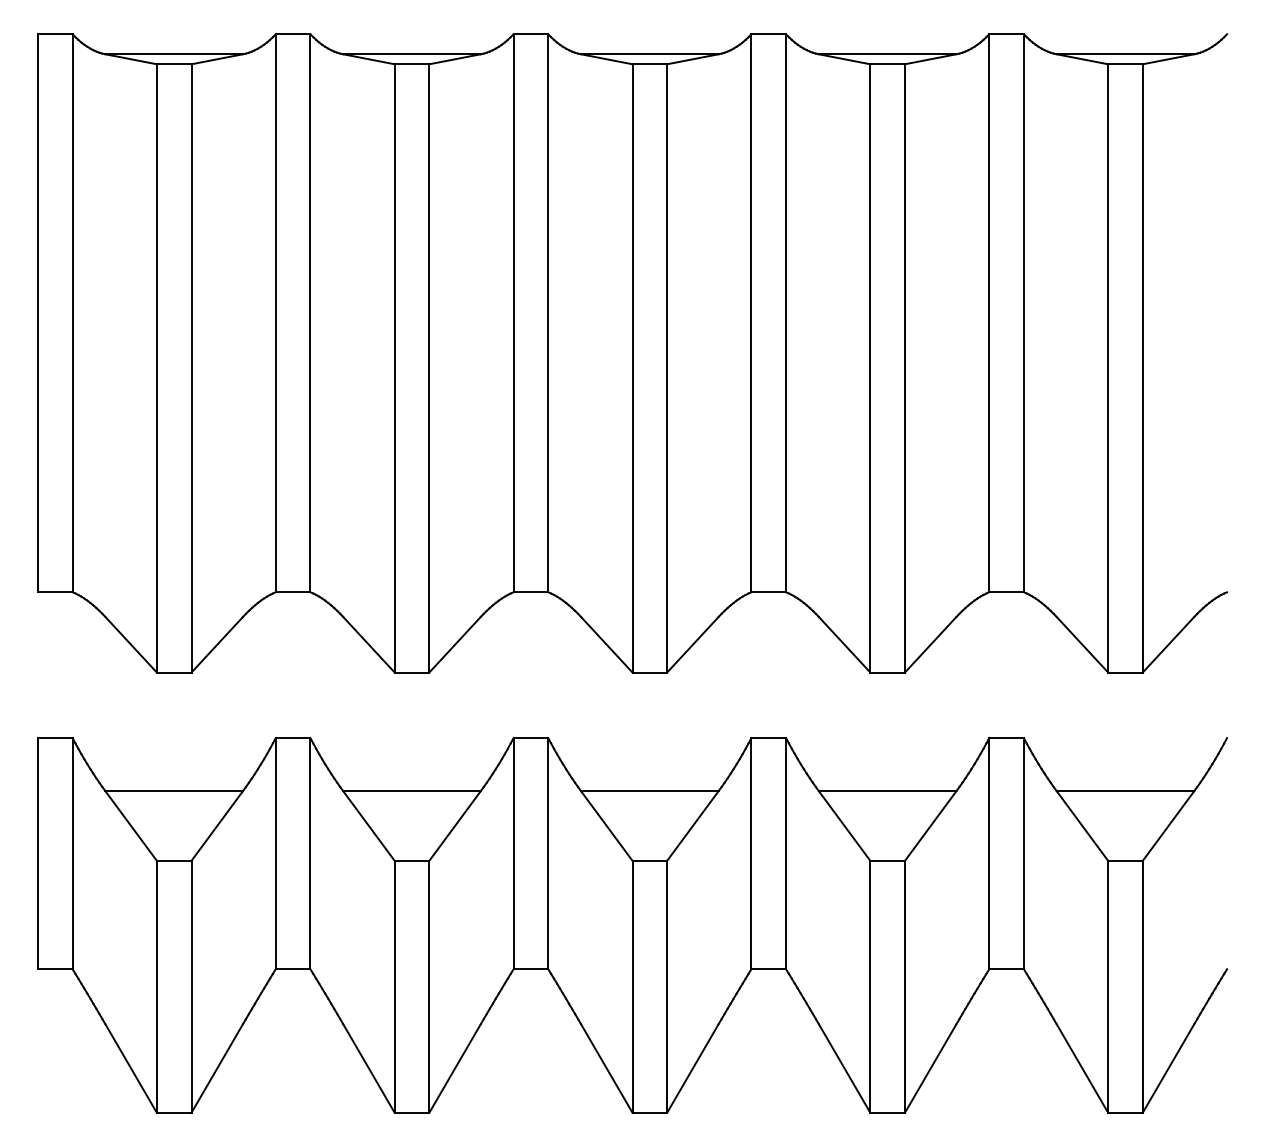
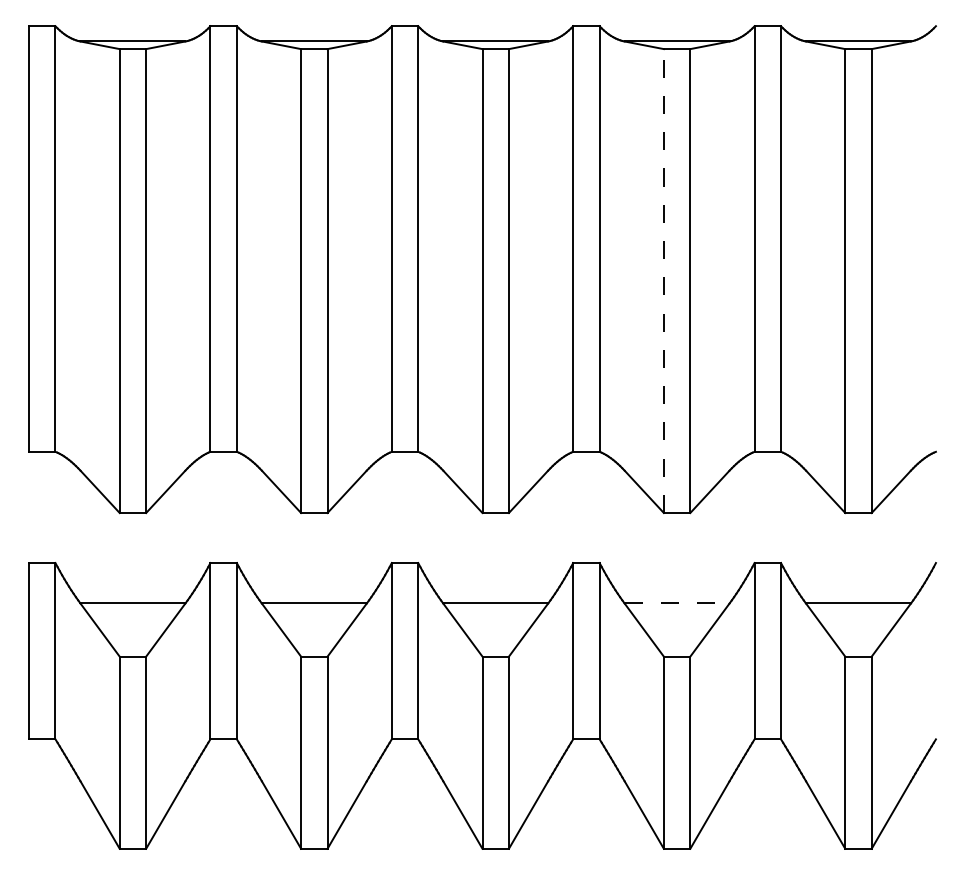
line: (870, 367) -> (664, 280), solid -> dashed
line: (887, 791) -> (676, 603), solid -> dashed

